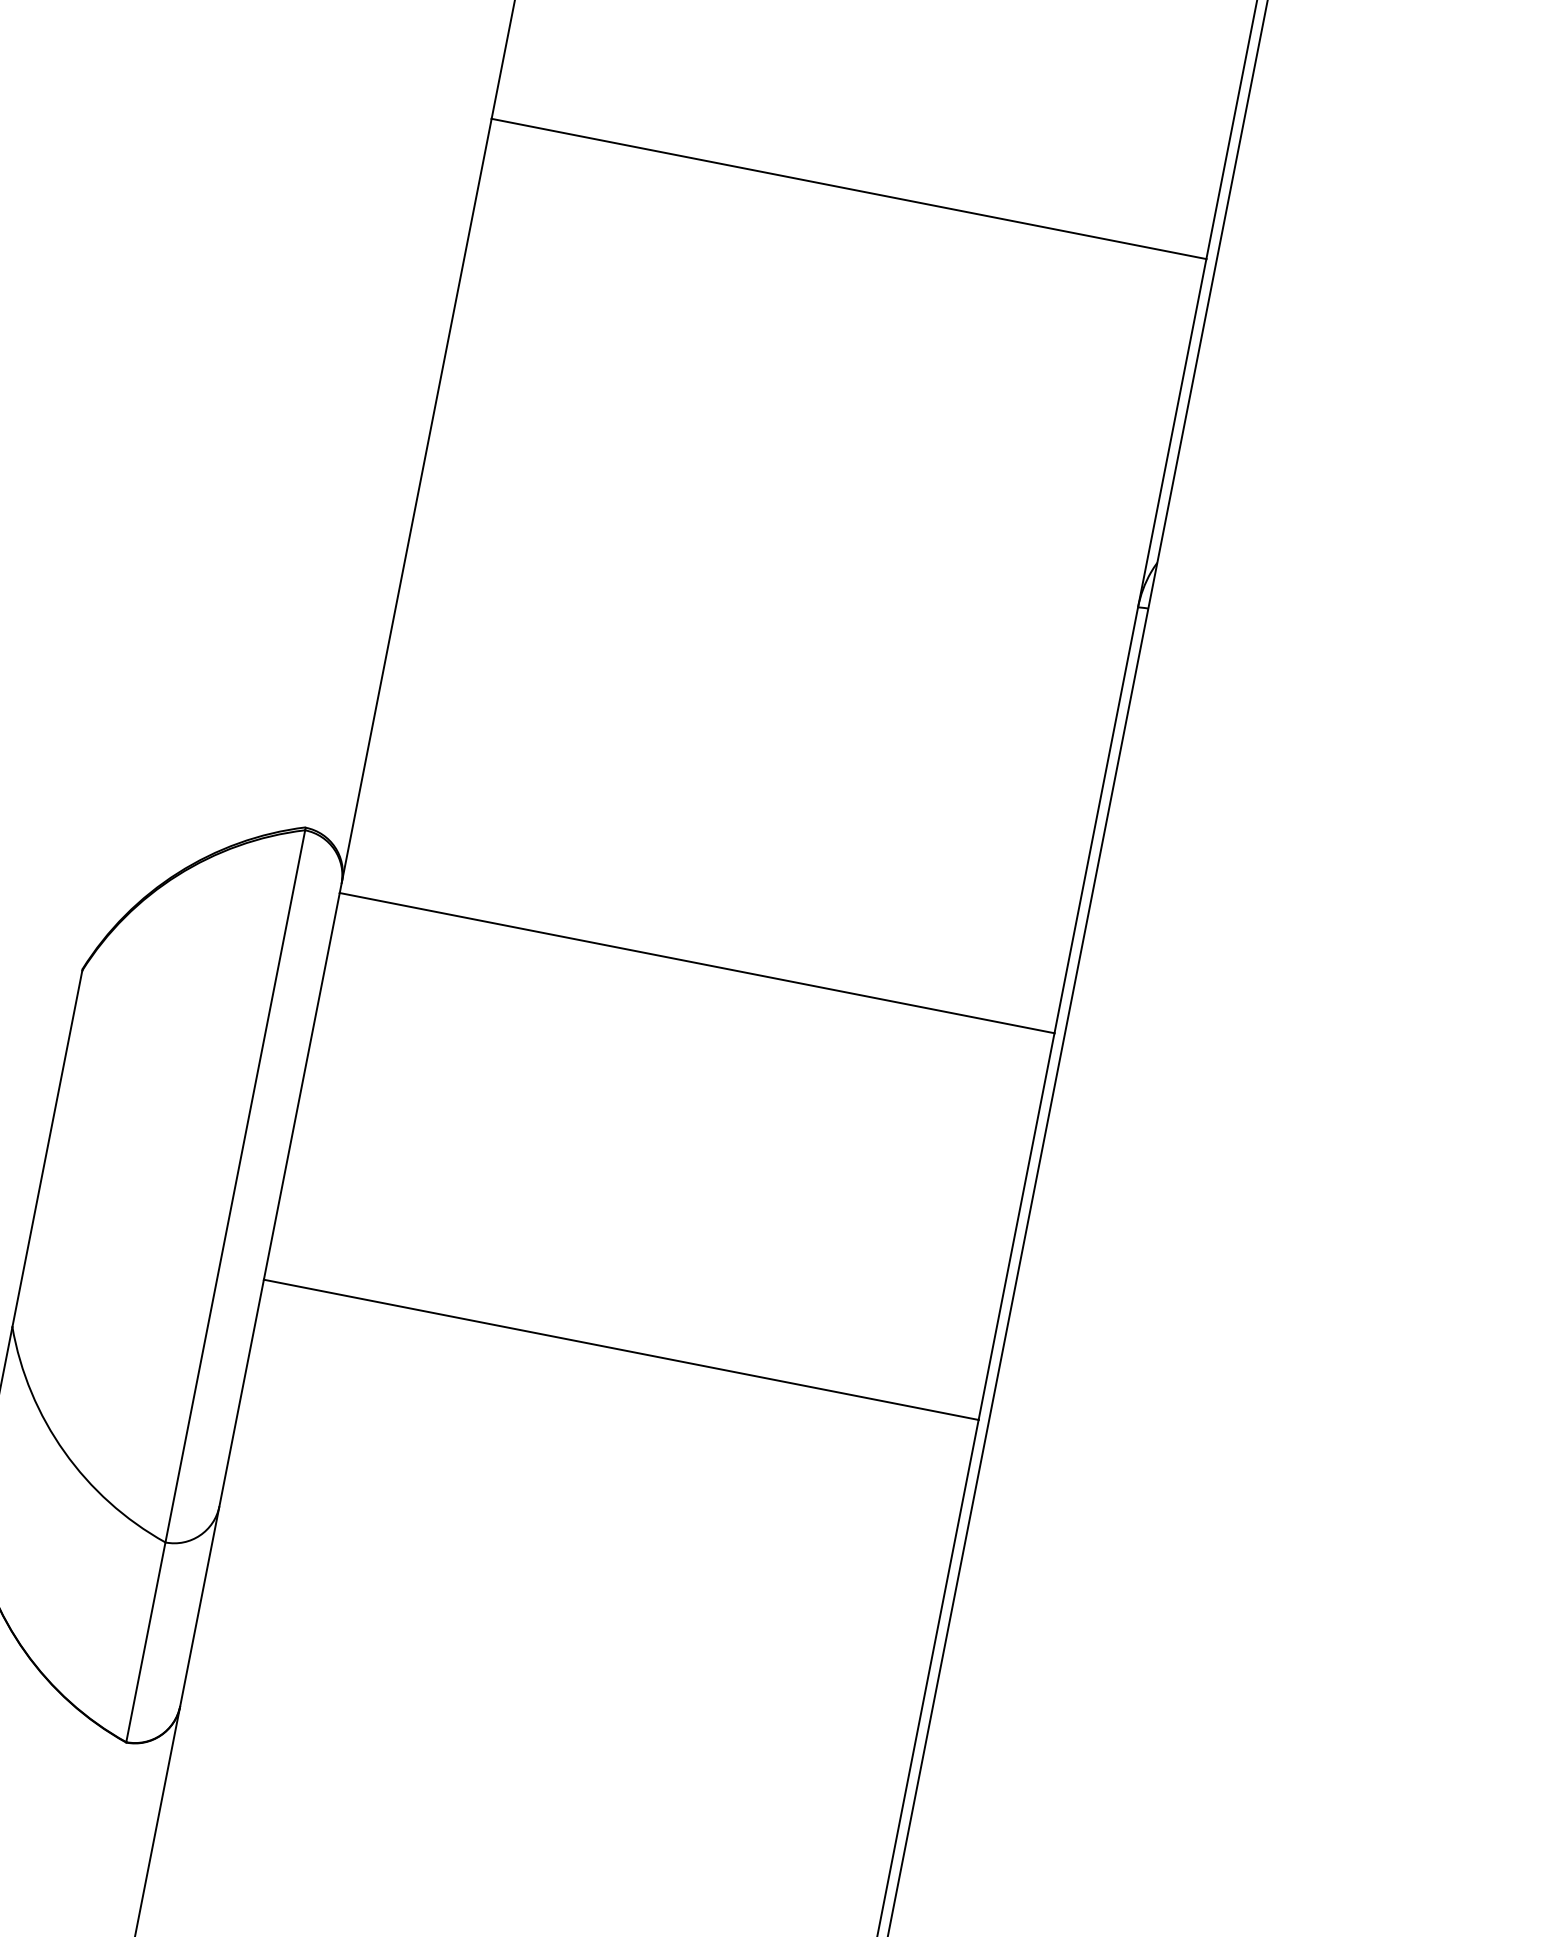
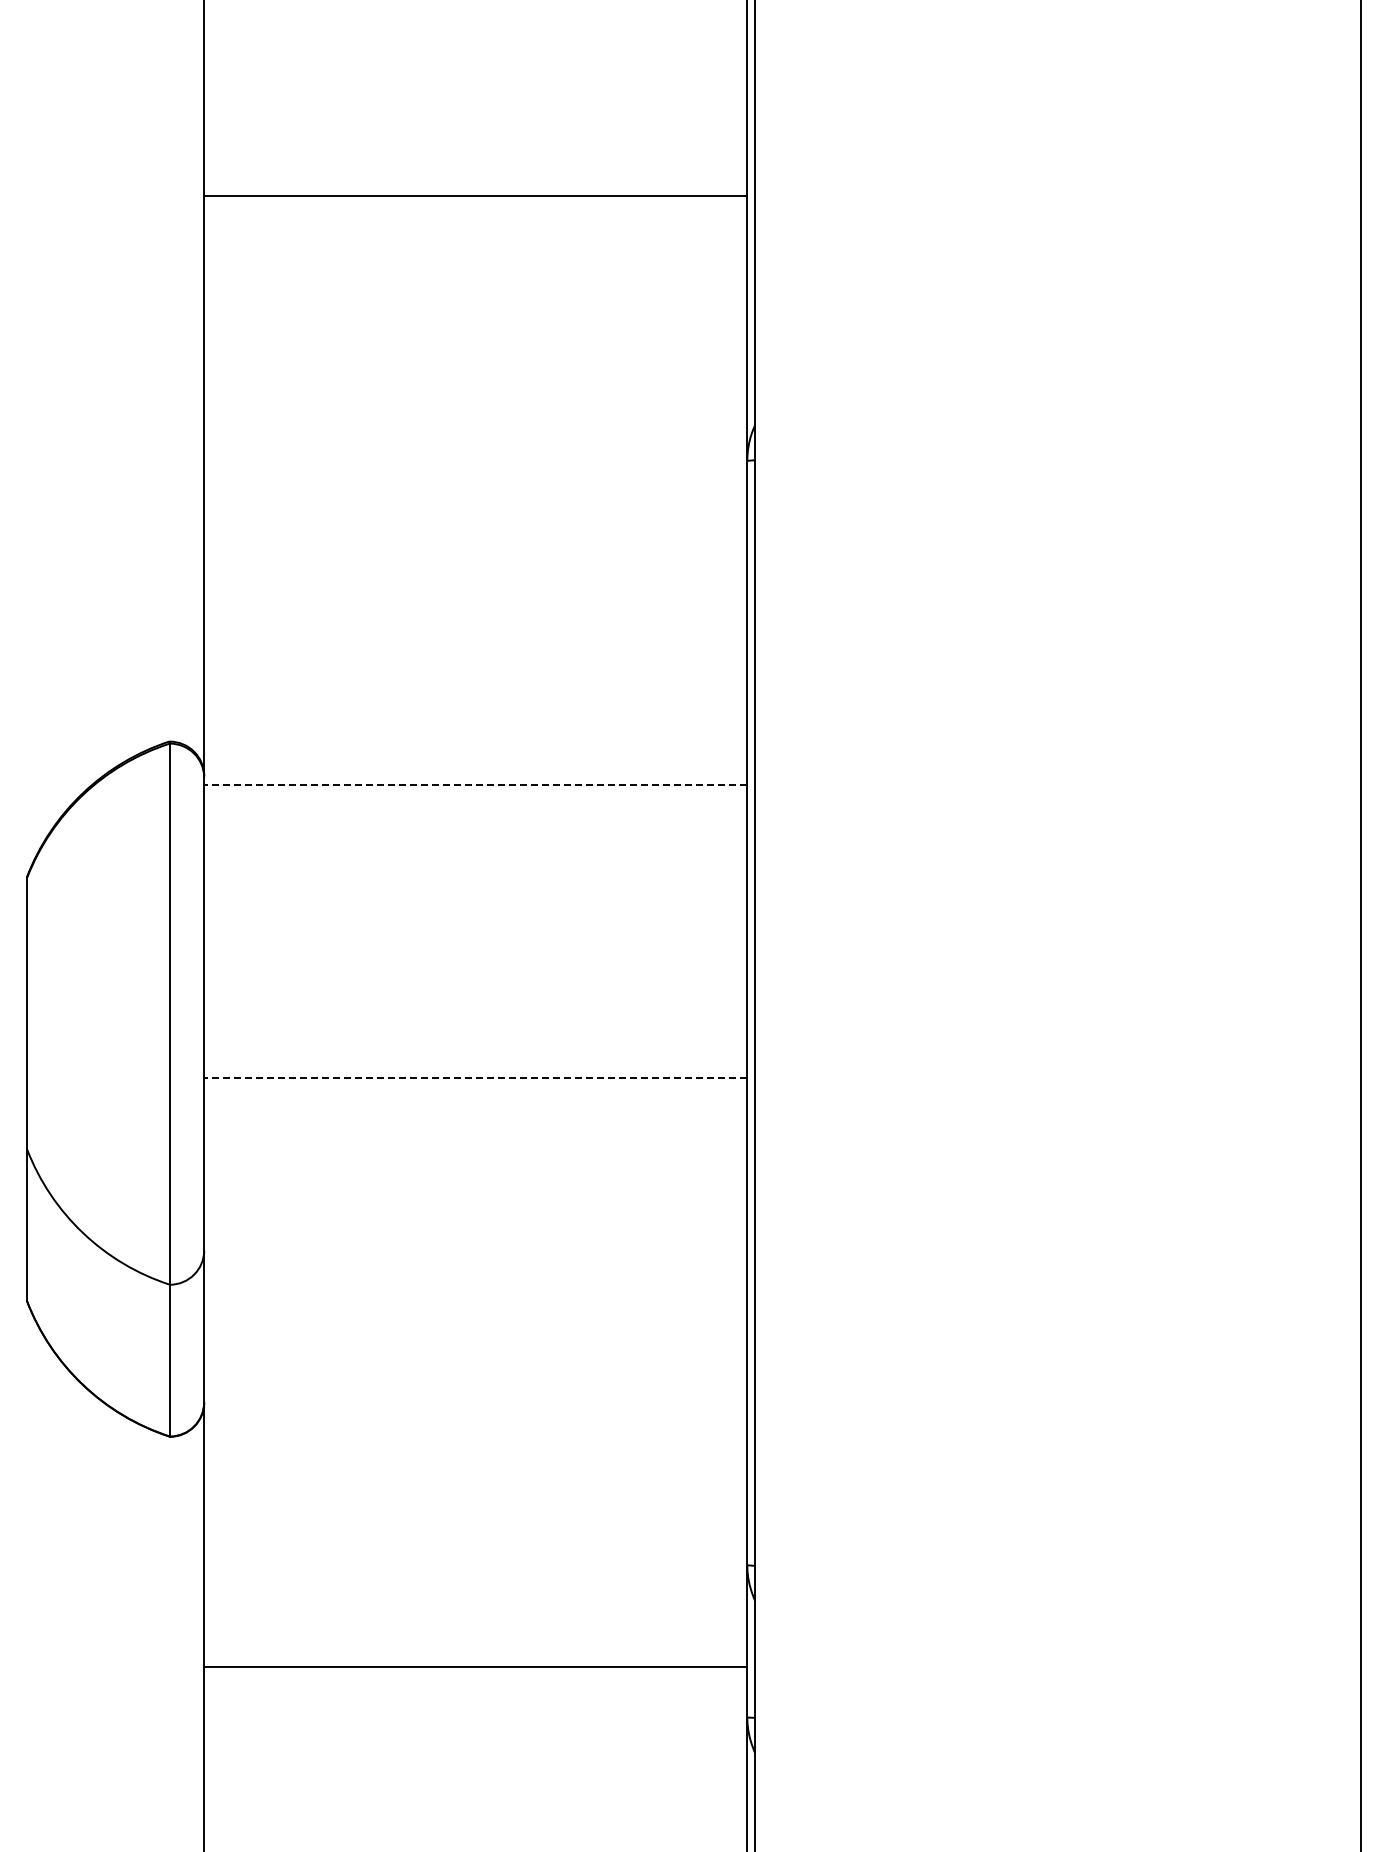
line: (696, 963) -> (475, 784), solid -> dashed
line: (620, 1349) -> (475, 1078), solid -> dashed

